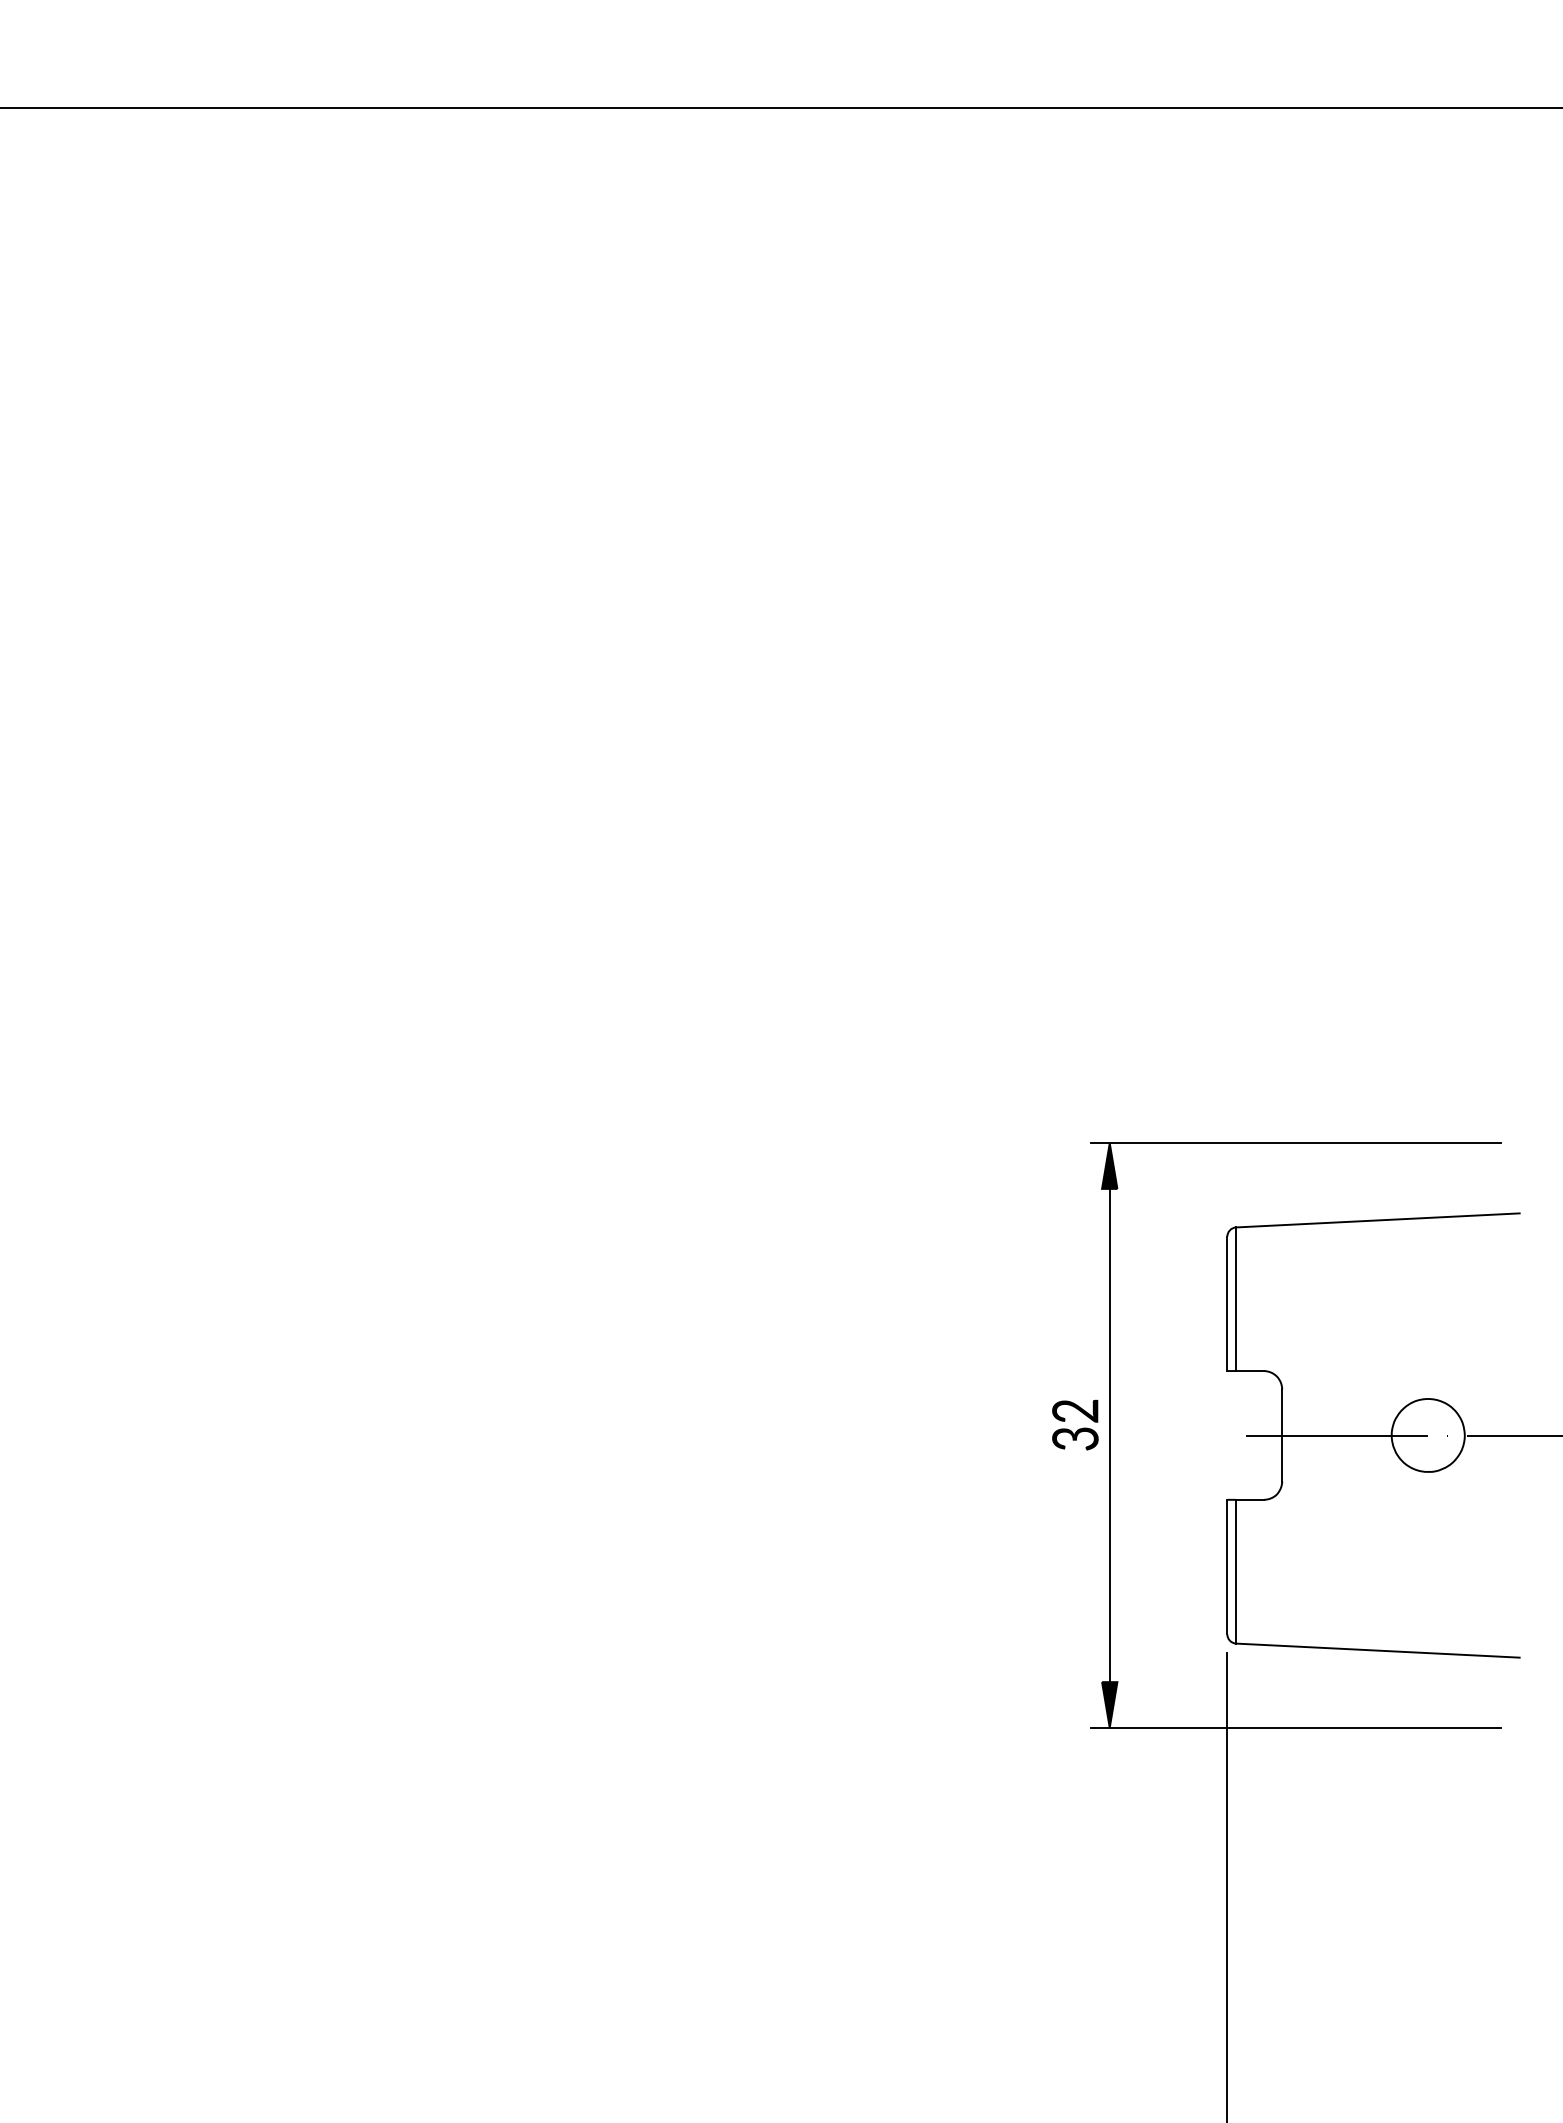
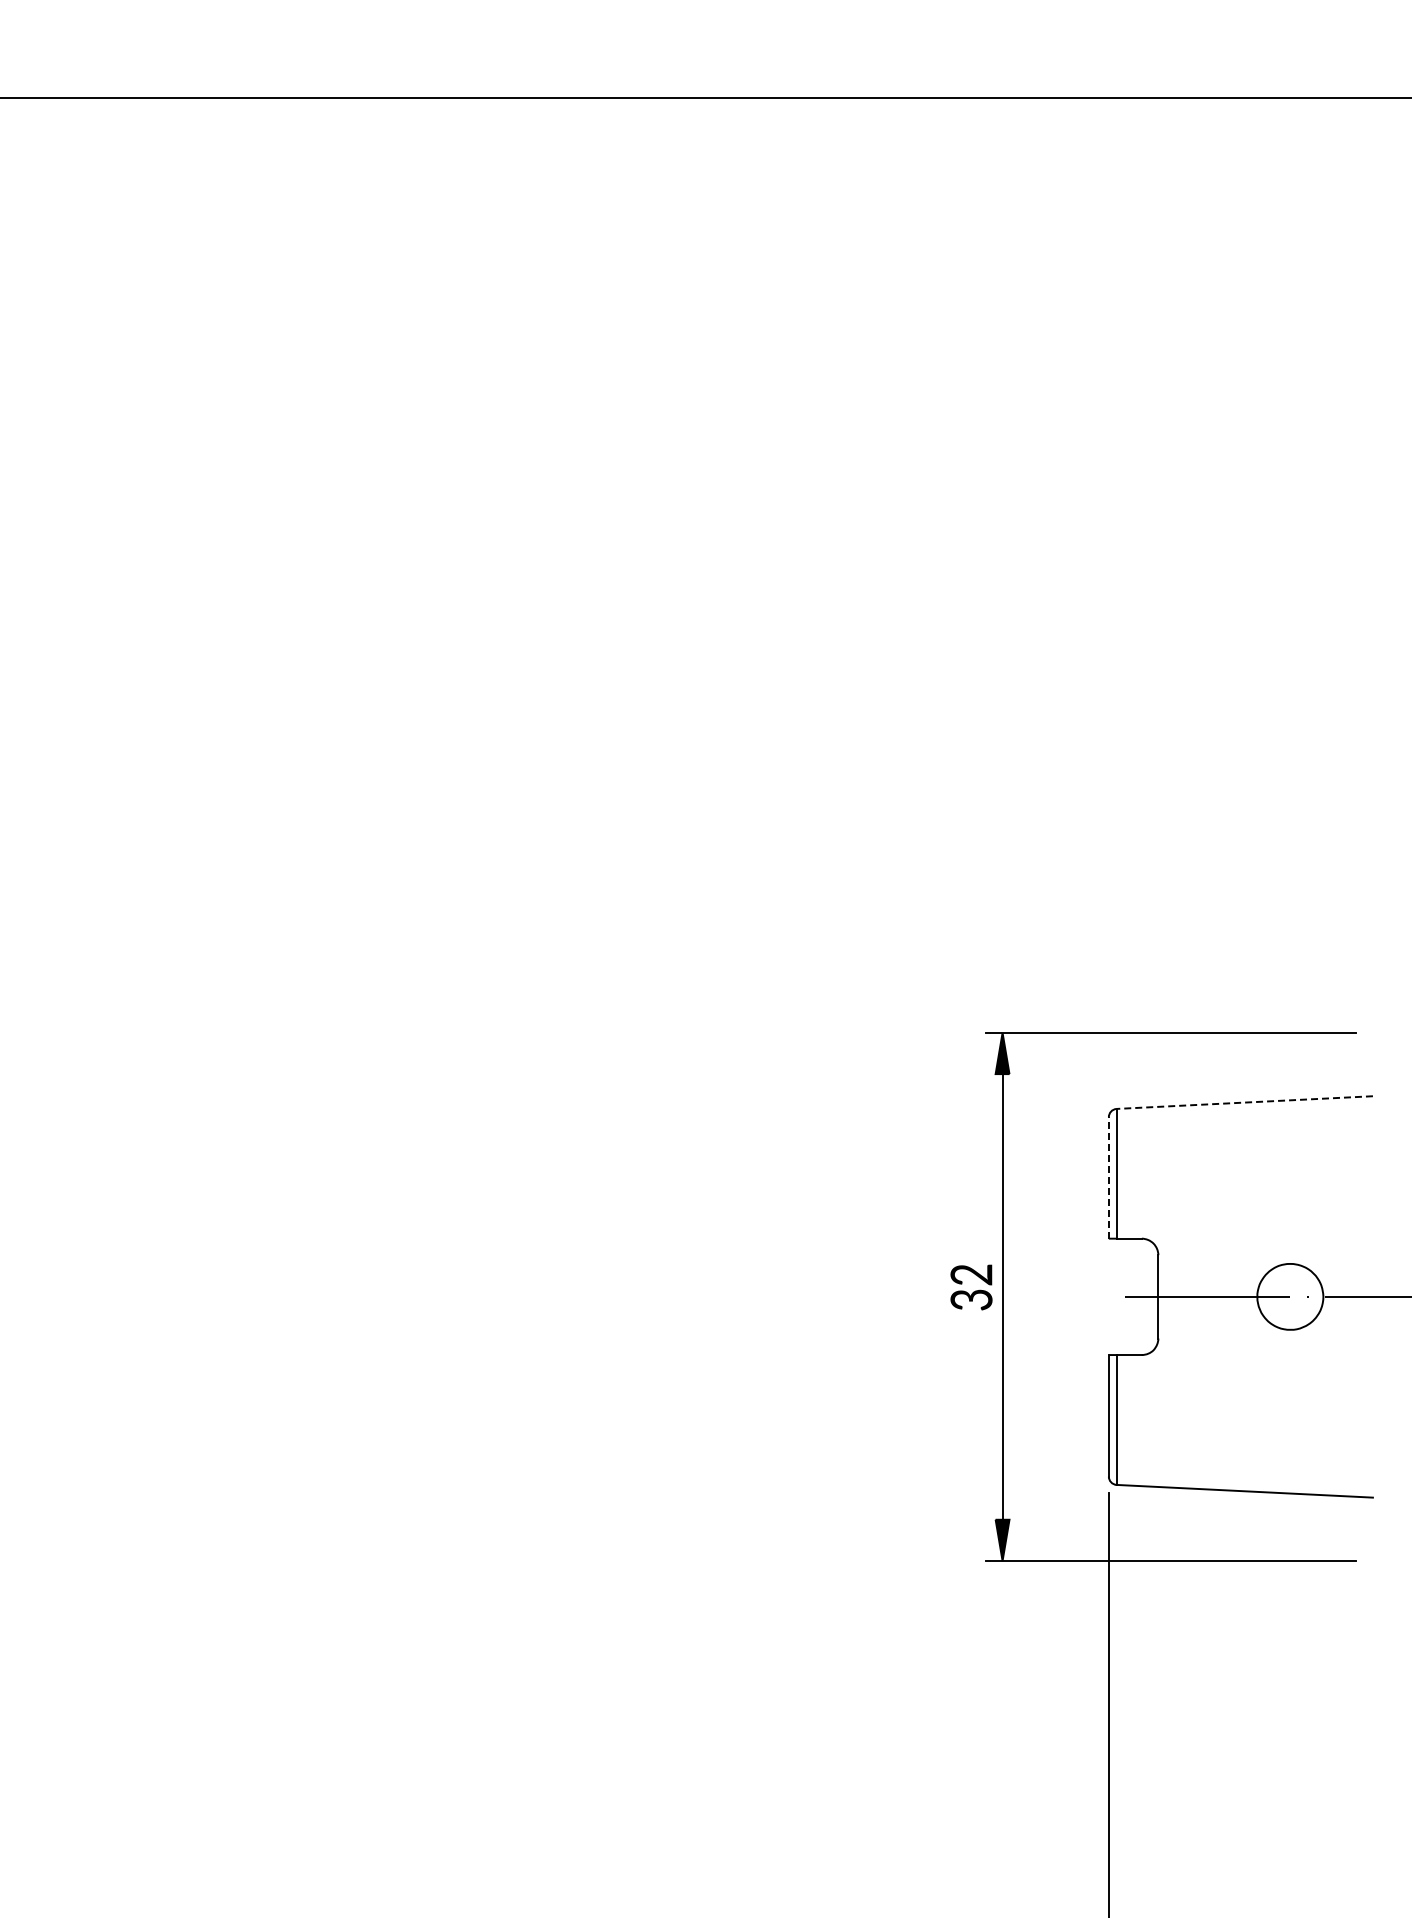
line: (1377, 1220) -> (1244, 1102), solid -> dashed
line: (1226, 1303) -> (1108, 1177), solid -> dashed

